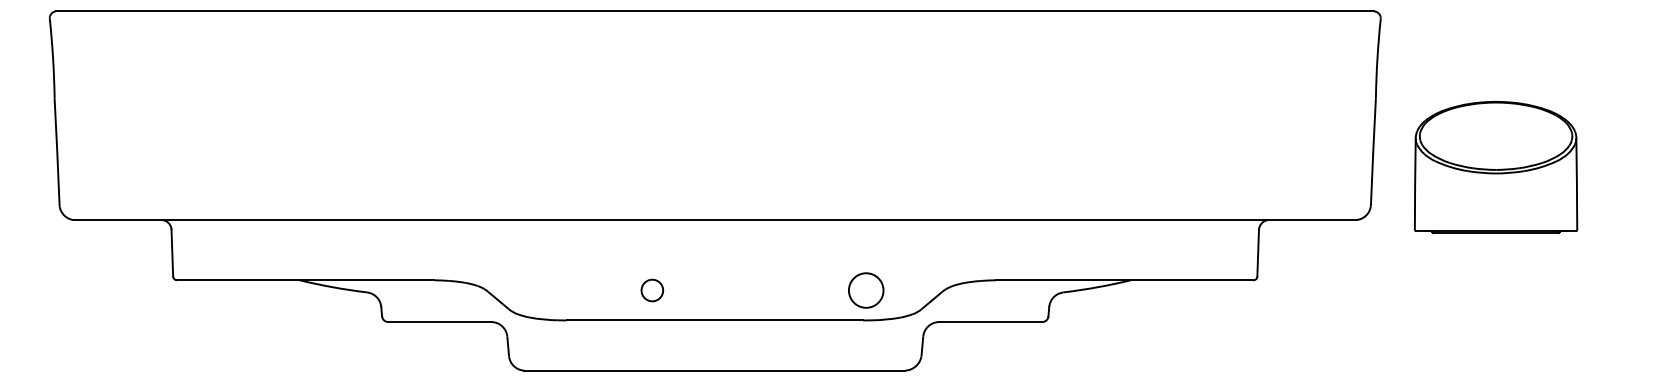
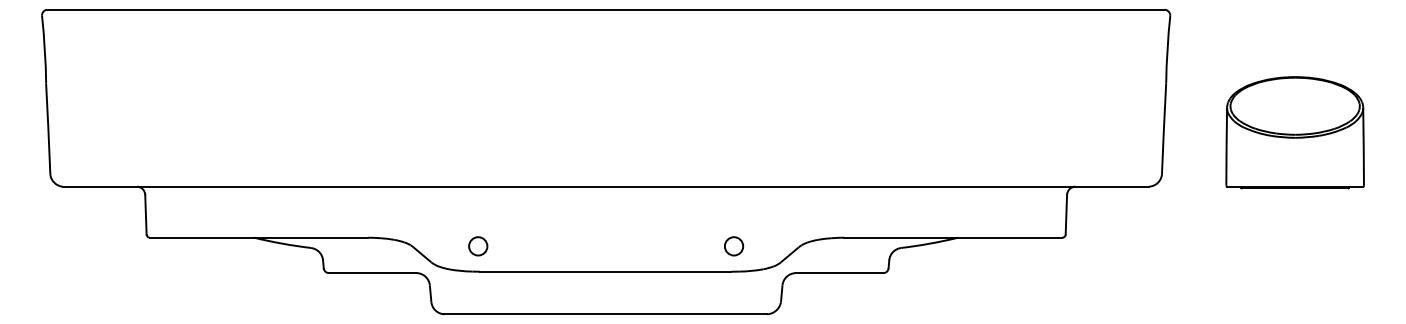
part: (1496, 167) -> (1295, 132), moved
circle: (652, 290) -> (478, 246), moved
circle: (865, 290) -> (733, 246), size x0.62

